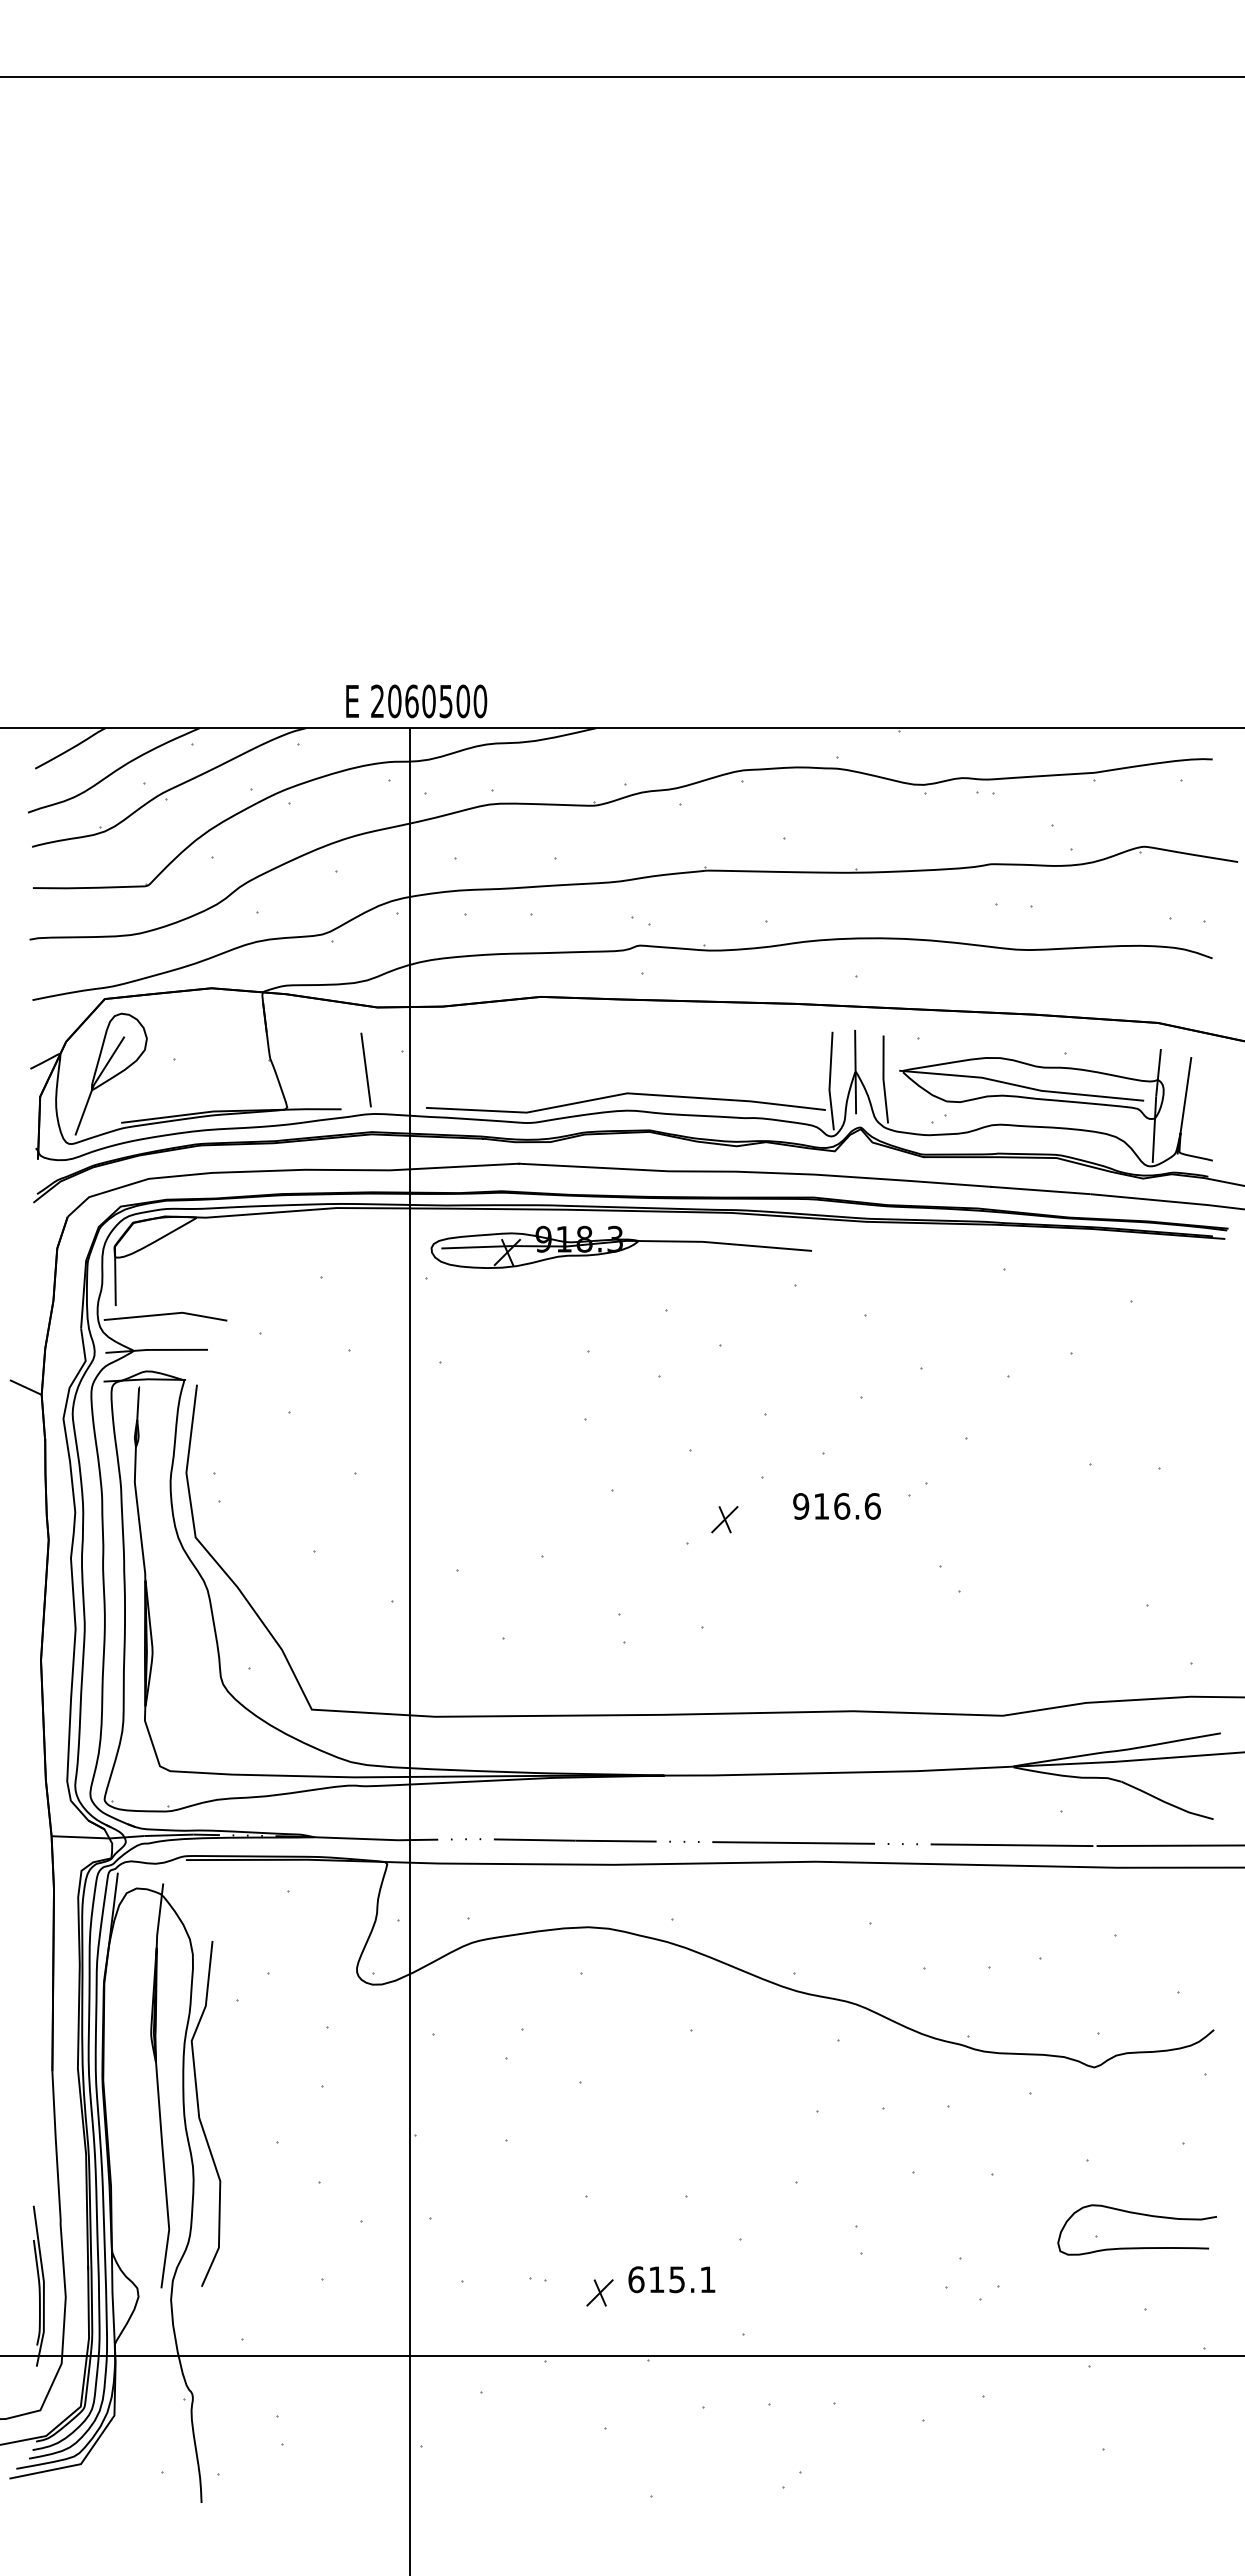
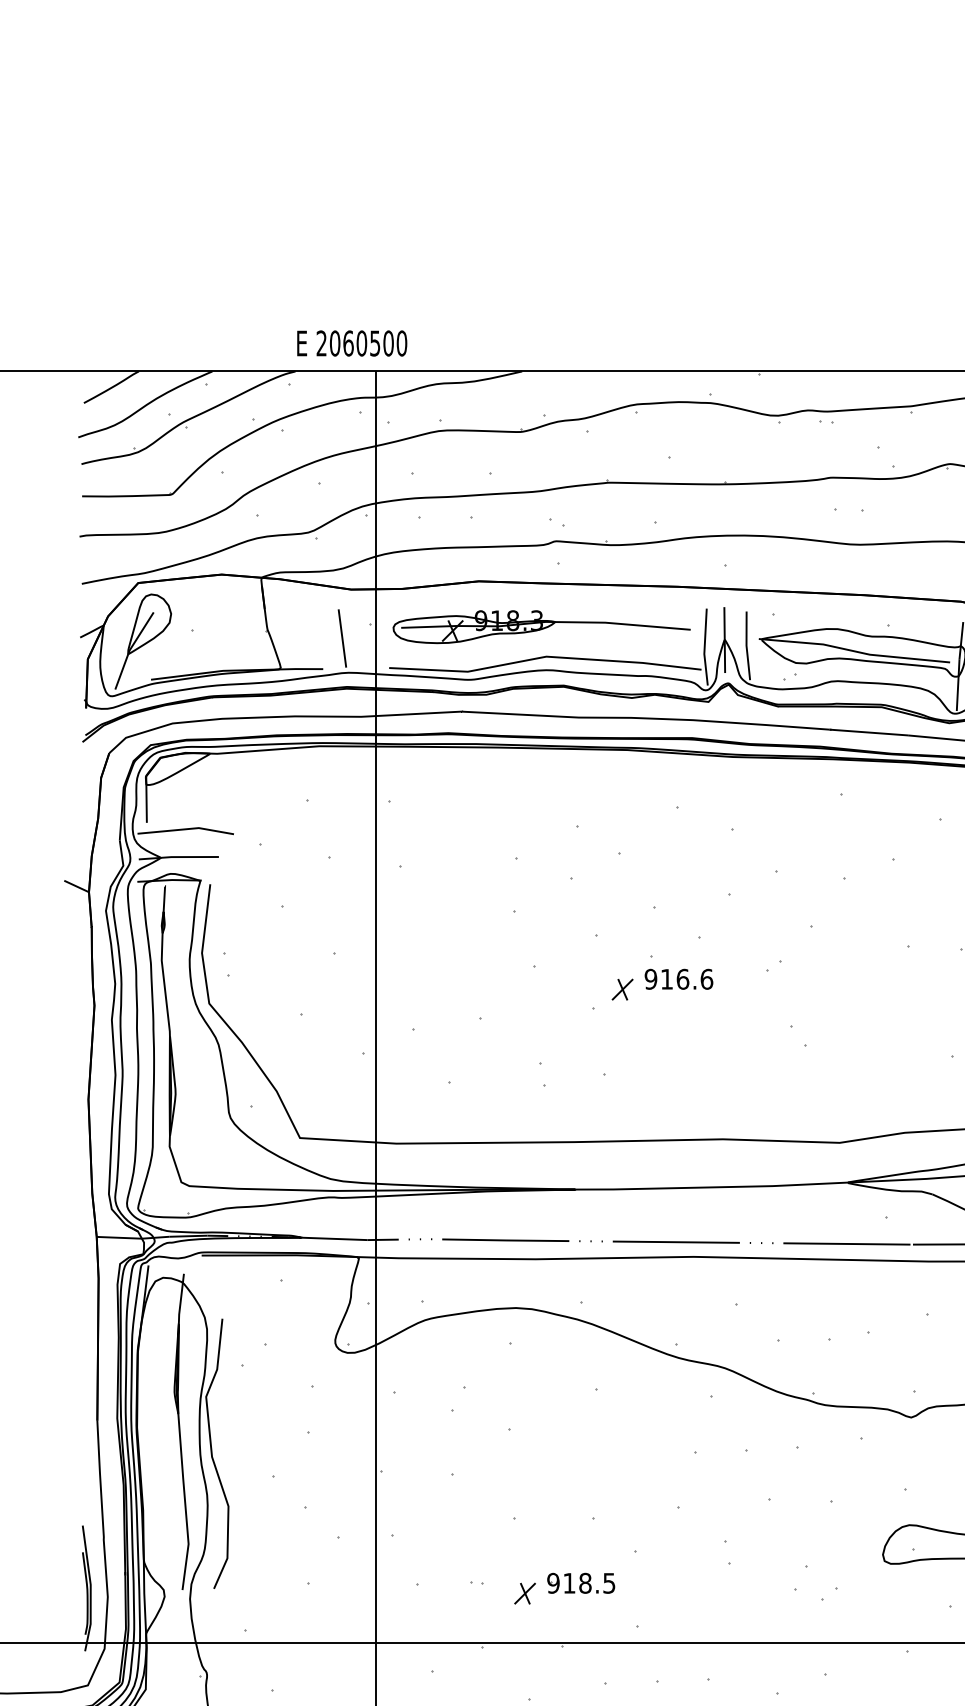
text: (416, 701) -> (352, 343), moved
part: (620, 1246) -> (541, 626), moved
text: (836, 1506) -> (678, 979), moved
text: (671, 2279) -> (580, 1583), 615.1 -> 918.5

